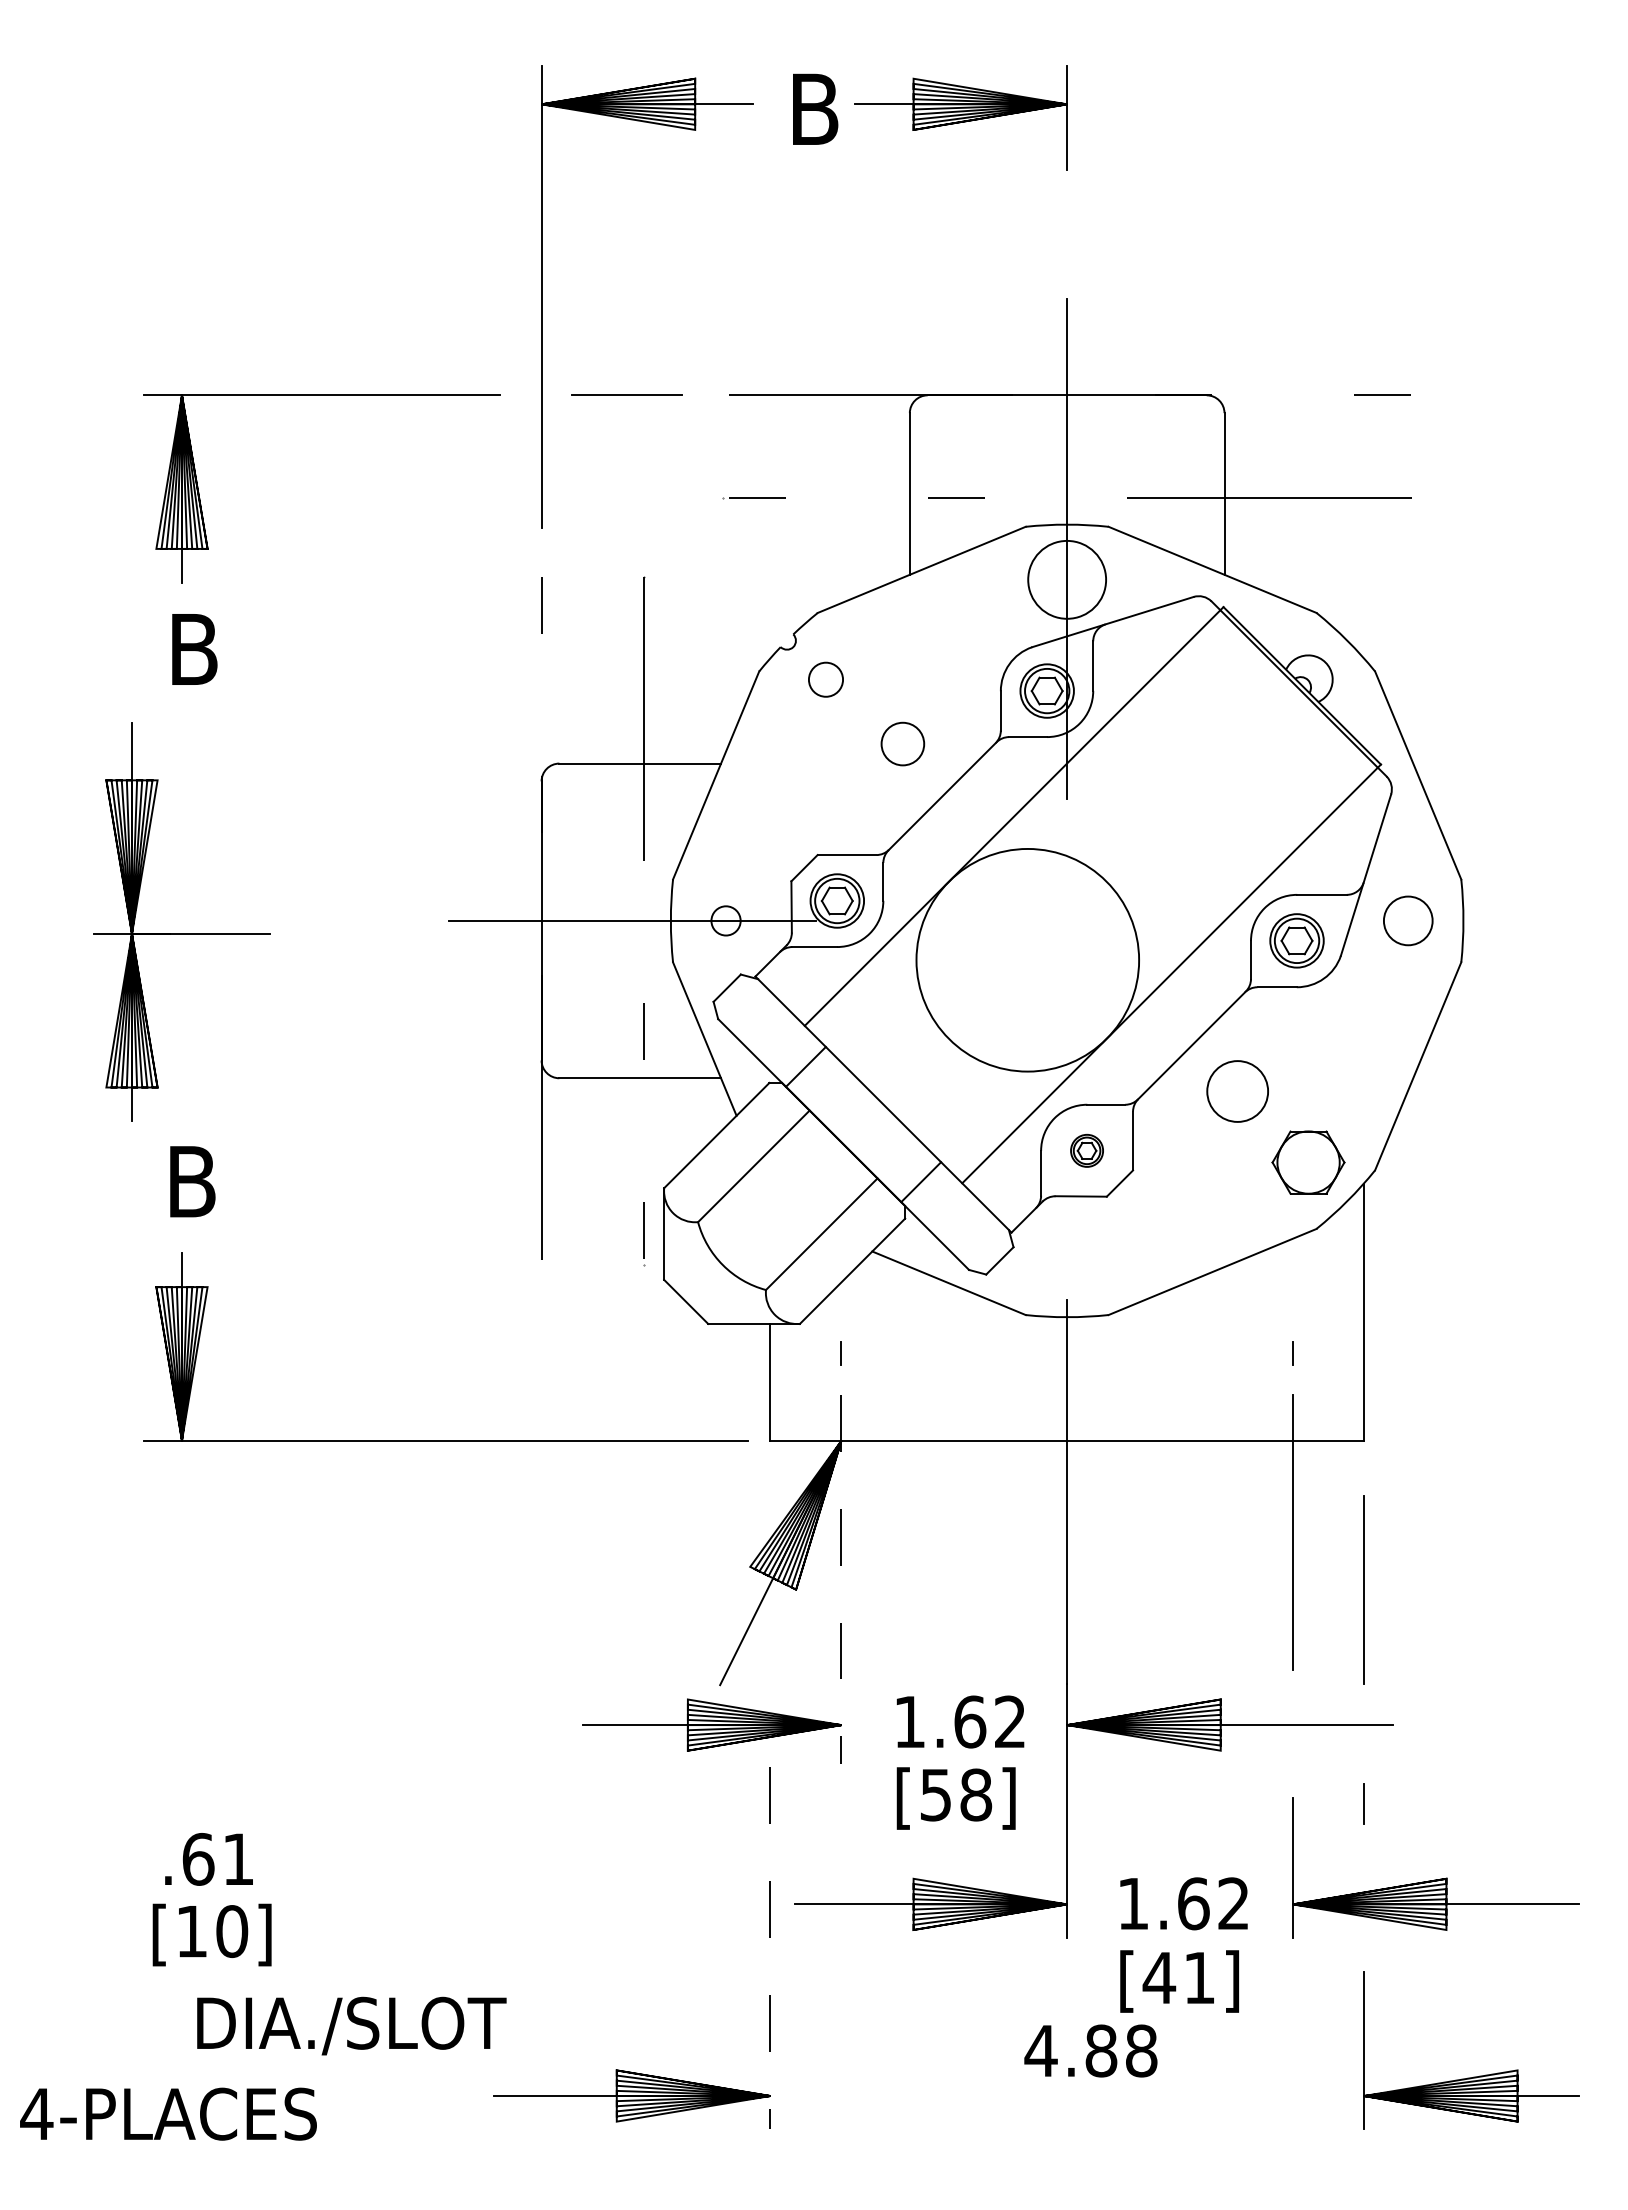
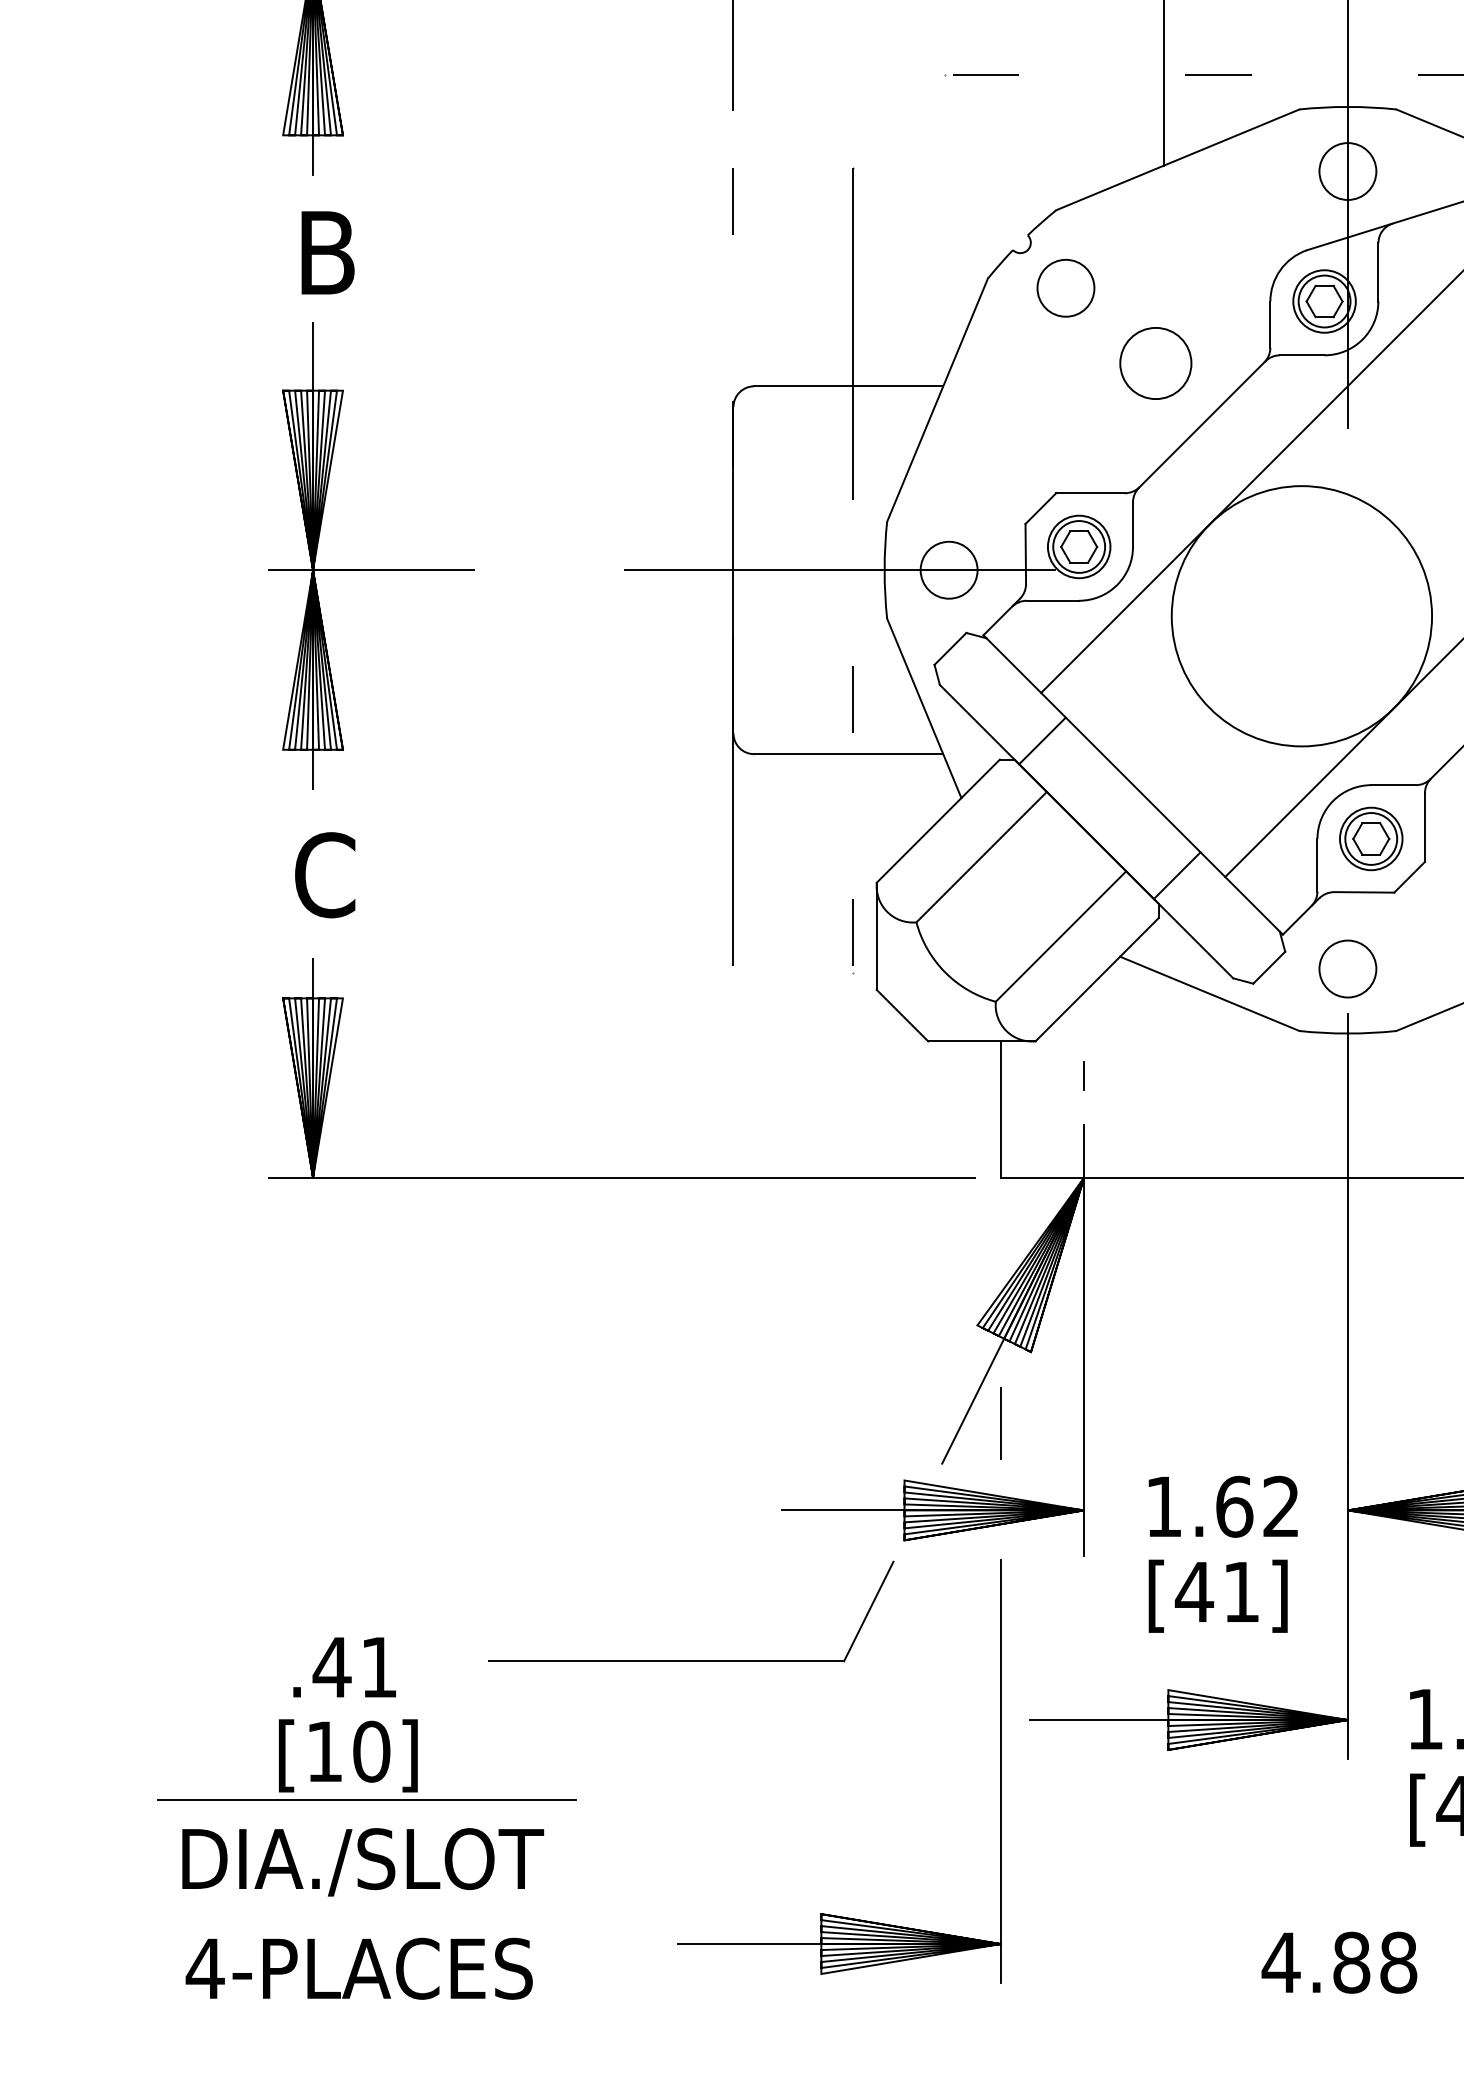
circle: (1066, 579) -> (1347, 171), size x0.62
circle: (825, 679) -> (1065, 287), size x1.43
circle: (902, 743) -> (1155, 362), size x1.43
circle: (725, 920) -> (948, 569), size x1.67
part: (181, 933) -> (370, 569), moved
part: (1086, 1150) -> (1370, 838), size x1.67
text: (192, 1181) -> (325, 874), B -> C
circle: (1067, 1261) -> (1348, 968), added
line: (841, 1579) -> (1084, 1340), dashed -> solid
line: (770, 1650) -> (1001, 1423), added
text: (955, 1794) -> (1217, 1591), [58] -> [41]
part: (505, 1853) -> (691, 1660), added
text: (198, 1859) -> (332, 1667), .61 -> .41
line: (770, 1948) -> (1001, 1771), dashed -> solid
line: (227, 1972) -> (366, 1799), added
text: (351, 2025) -> (362, 1861), moved
text: (1090, 2050) -> (1338, 1962), moved
text: (168, 2113) -> (359, 1967), moved

